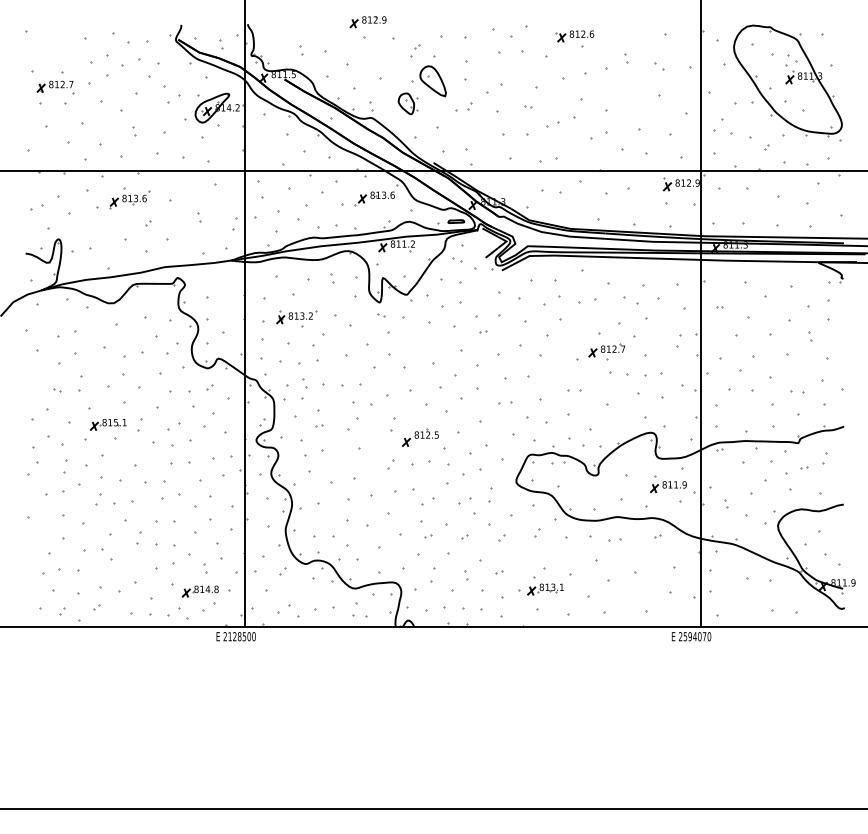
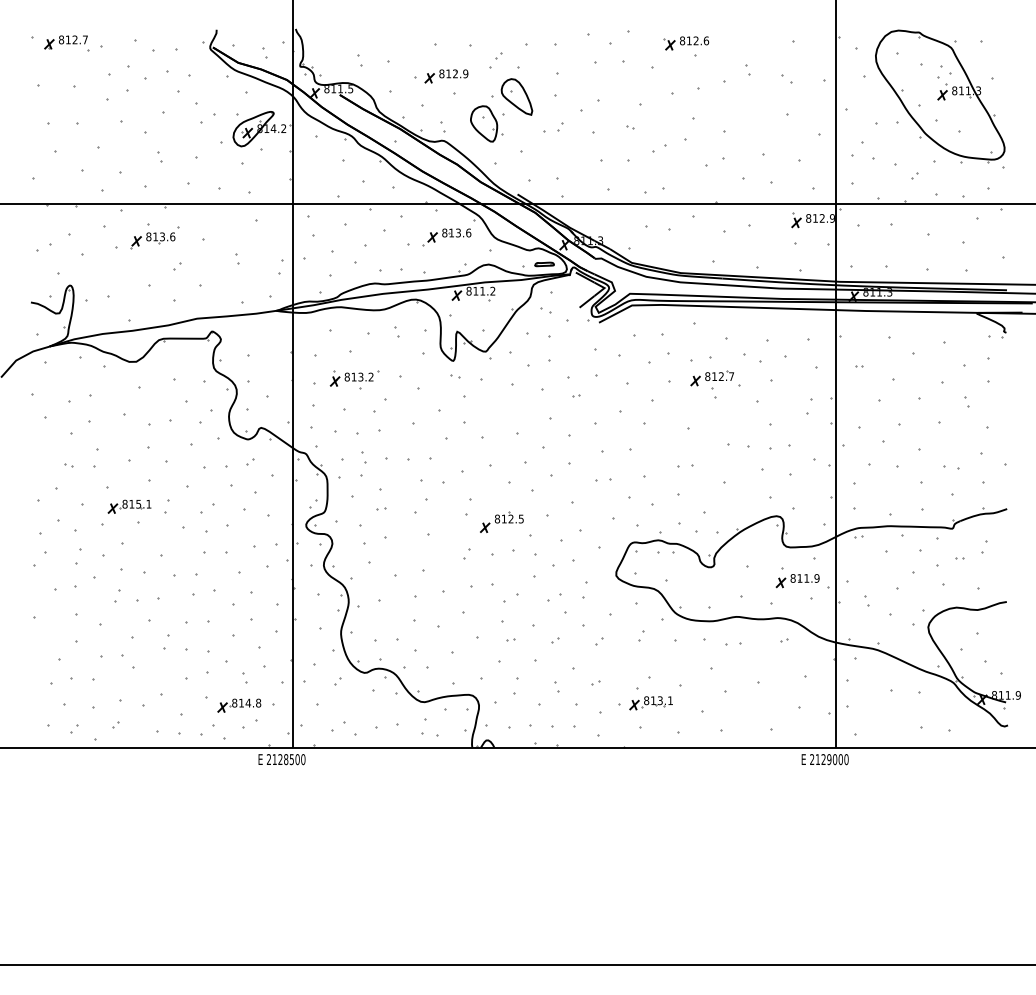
part: (368, 22) -> (446, 76), moved
part: (55, 87) -> (66, 43), moved
part: (408, 103) -> (487, 123), size x1.43
part: (606, 351) -> (711, 379), moved
text: (694, 636) -> (828, 759), 2594070 -> 2129000

